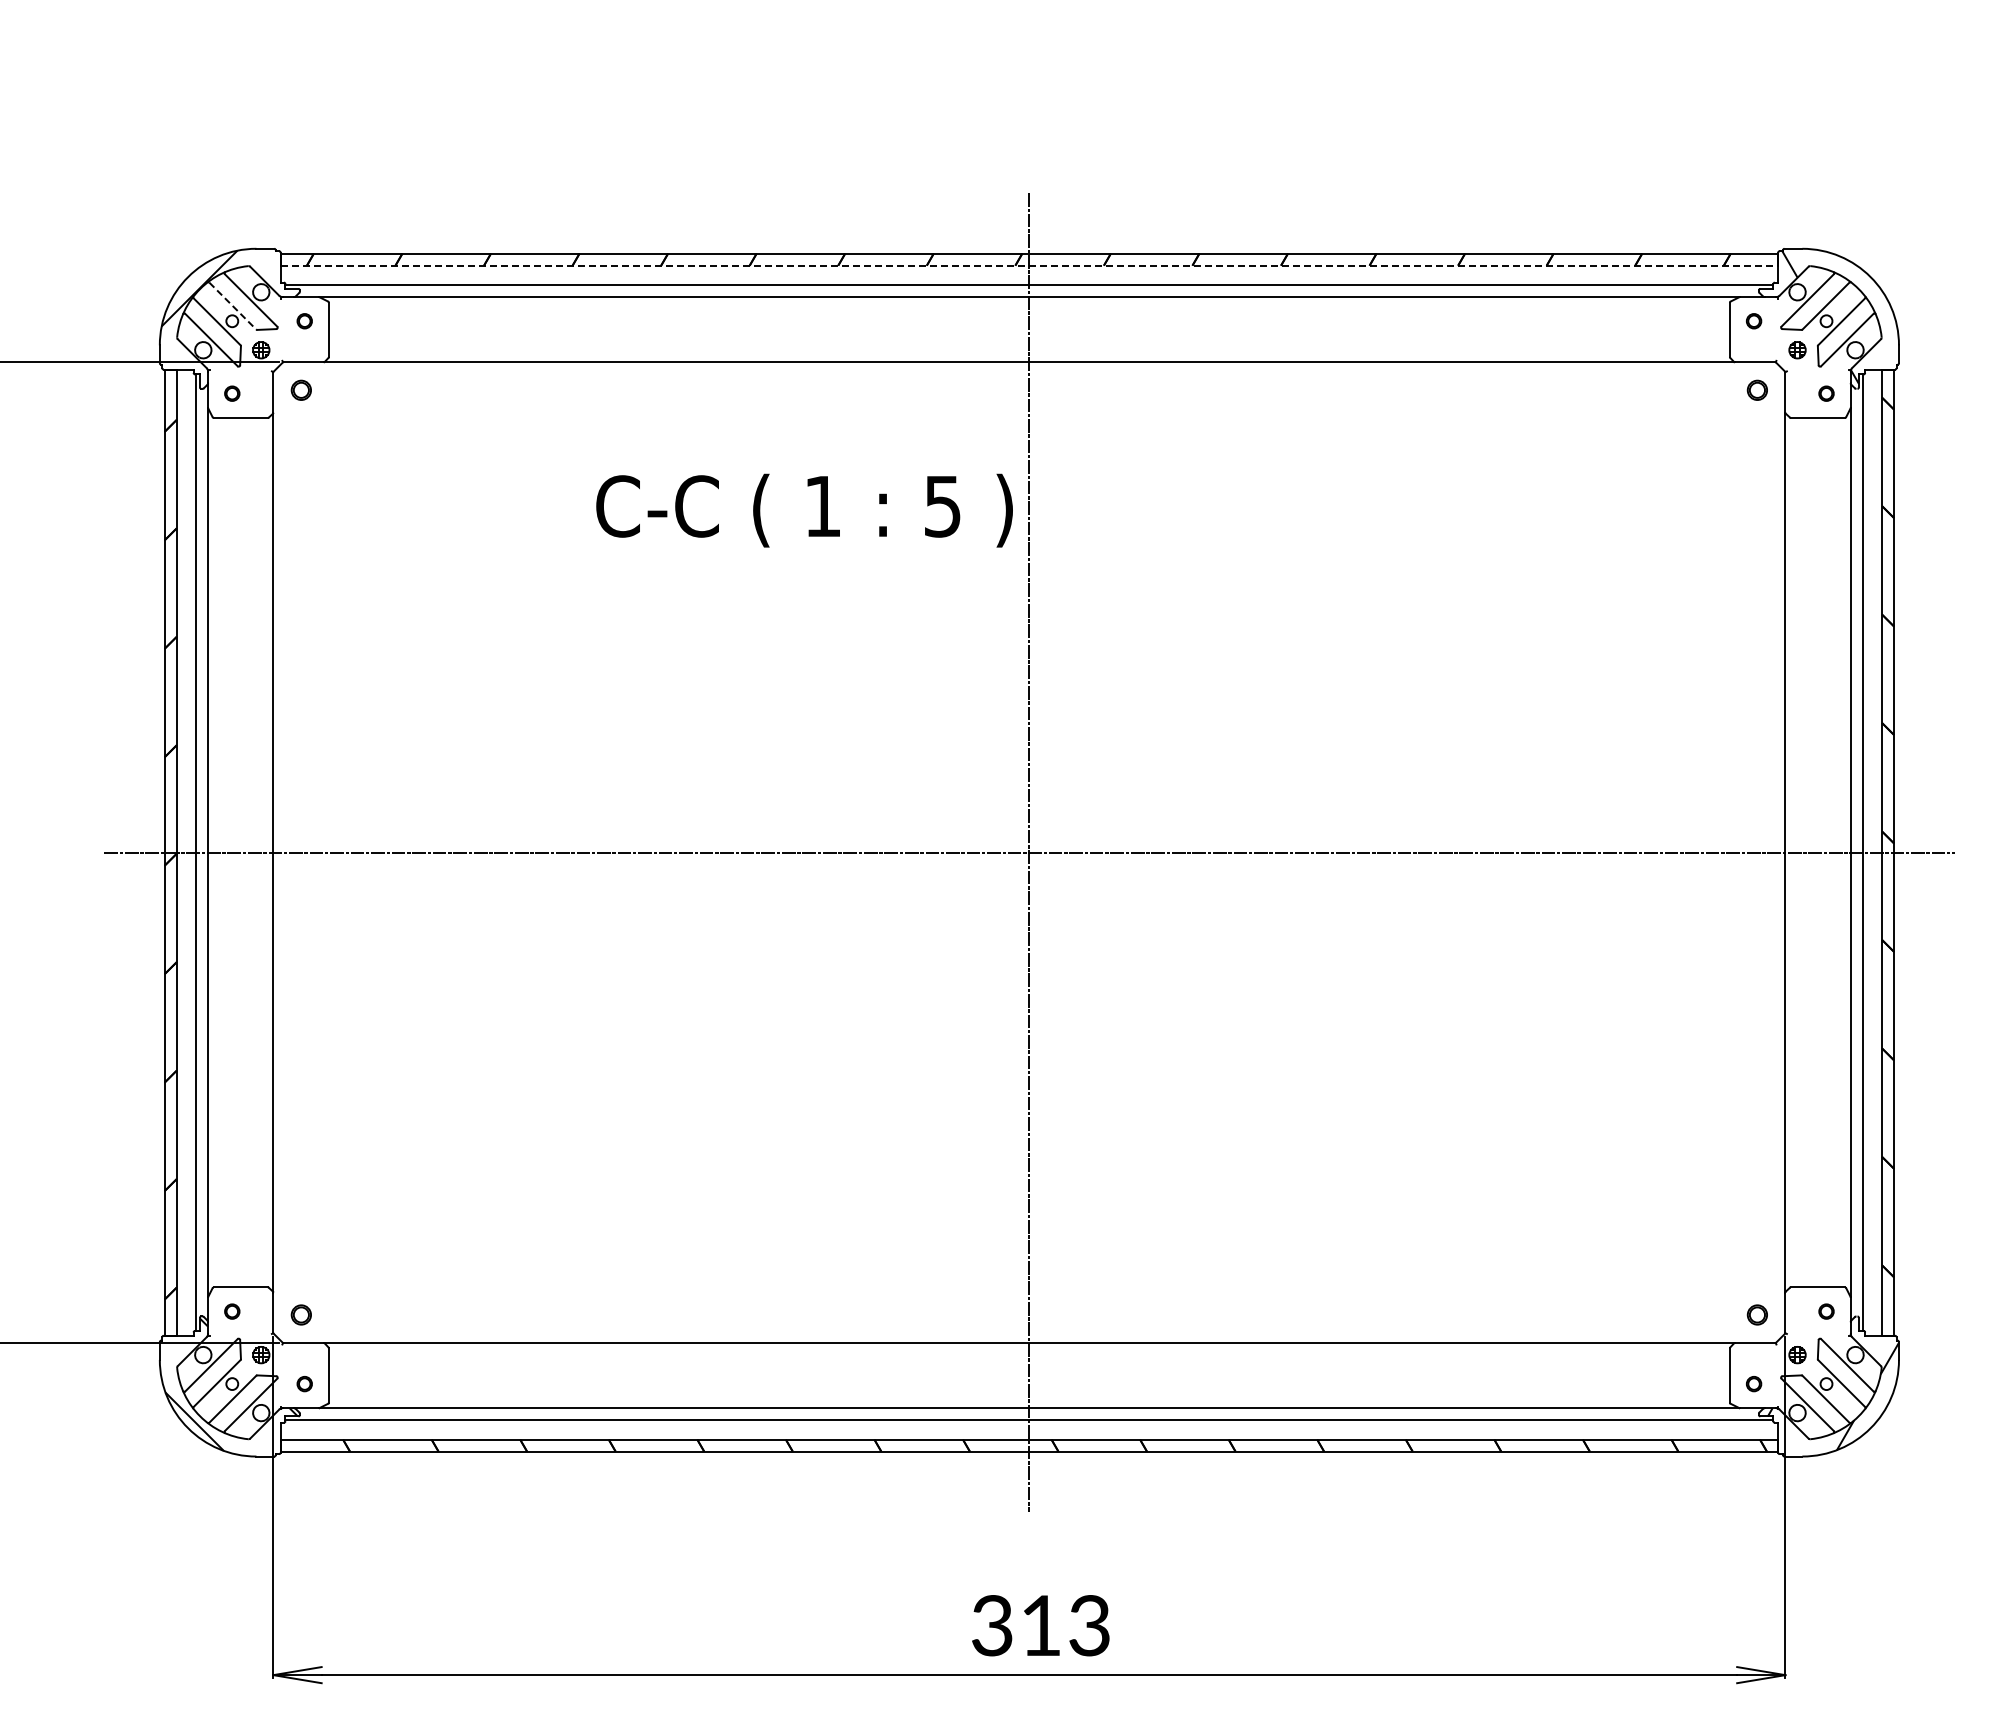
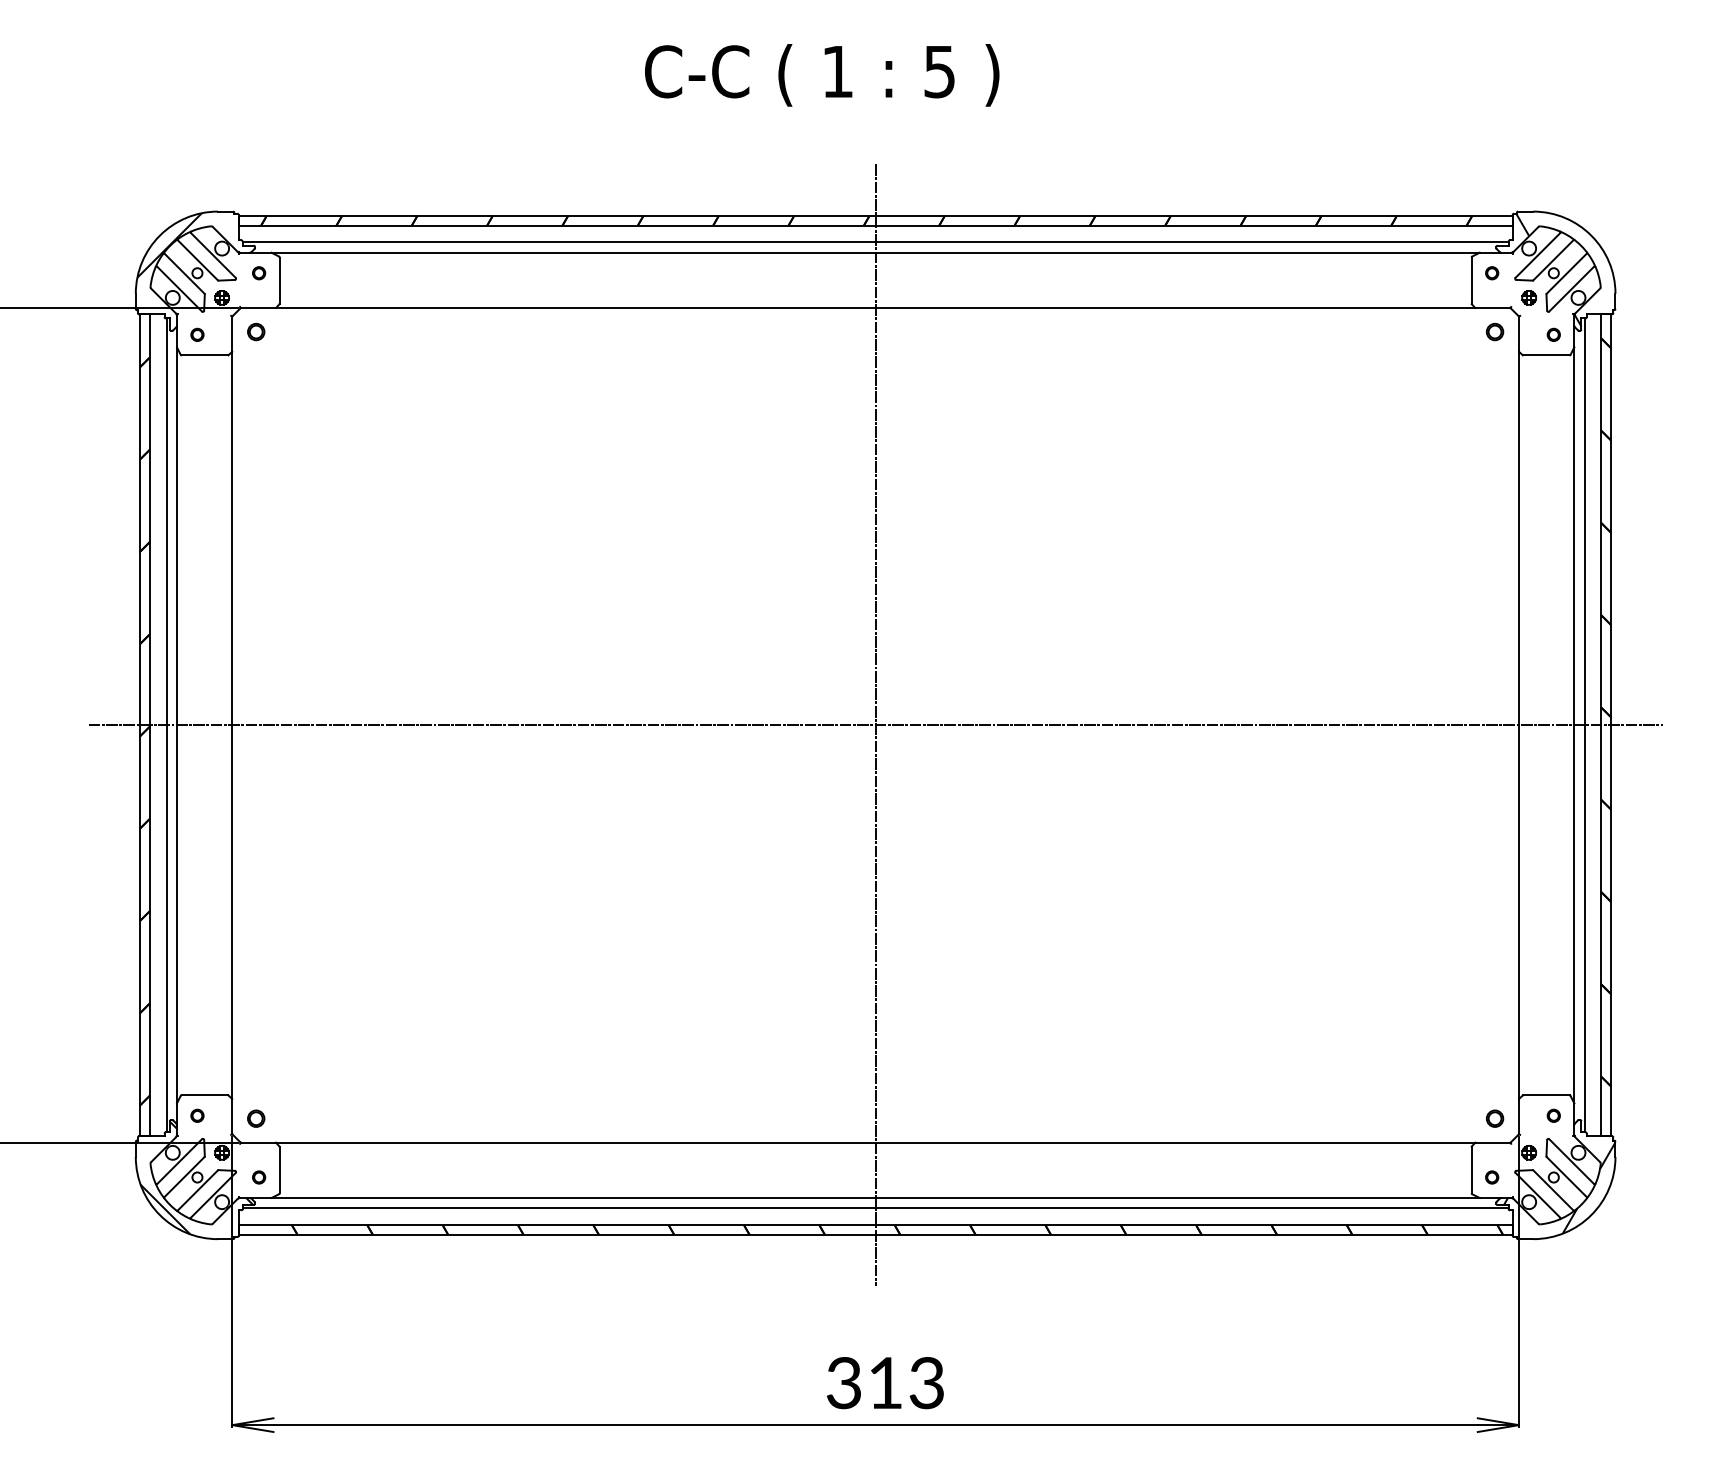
line: (1029, 265) -> (875, 225), dashed -> solid
line: (233, 306) -> (198, 260), dashed -> solid
text: (804, 510) -> (822, 75), moved

